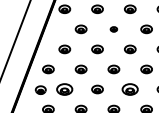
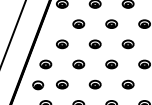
part: (113, 29) -> (111, 24), size x1.67
part: (64, 89) -> (62, 84), size x0.71
part: (130, 89) -> (128, 84), size x0.71

